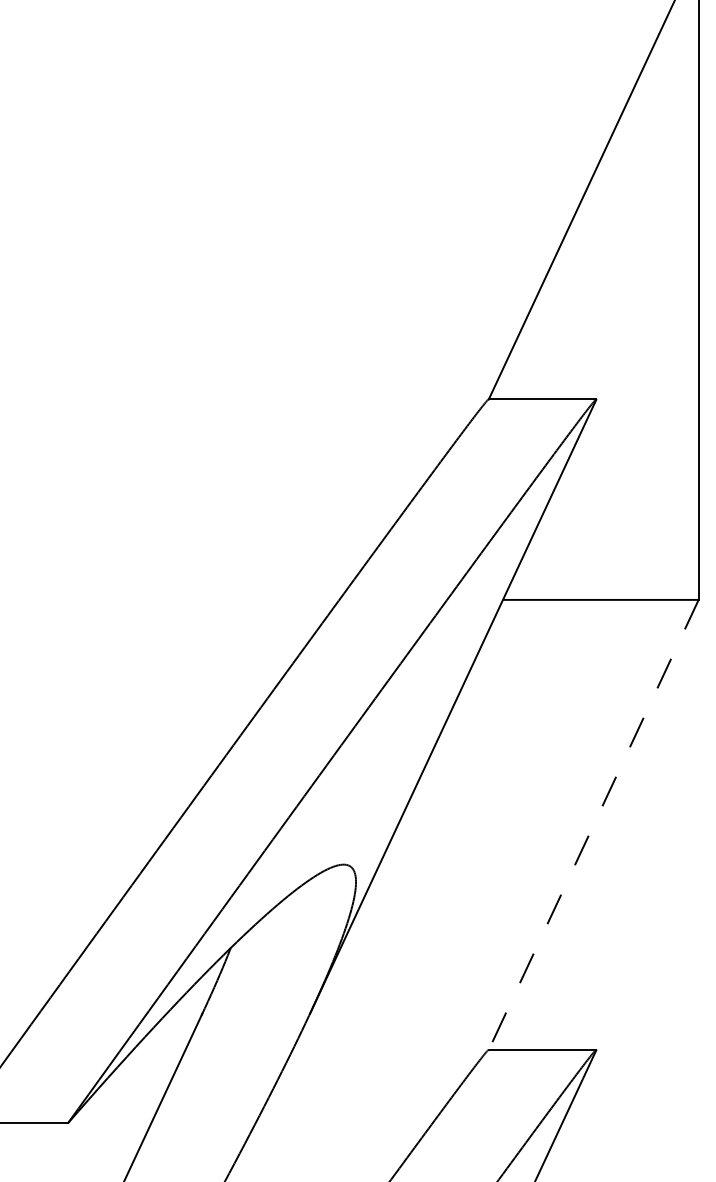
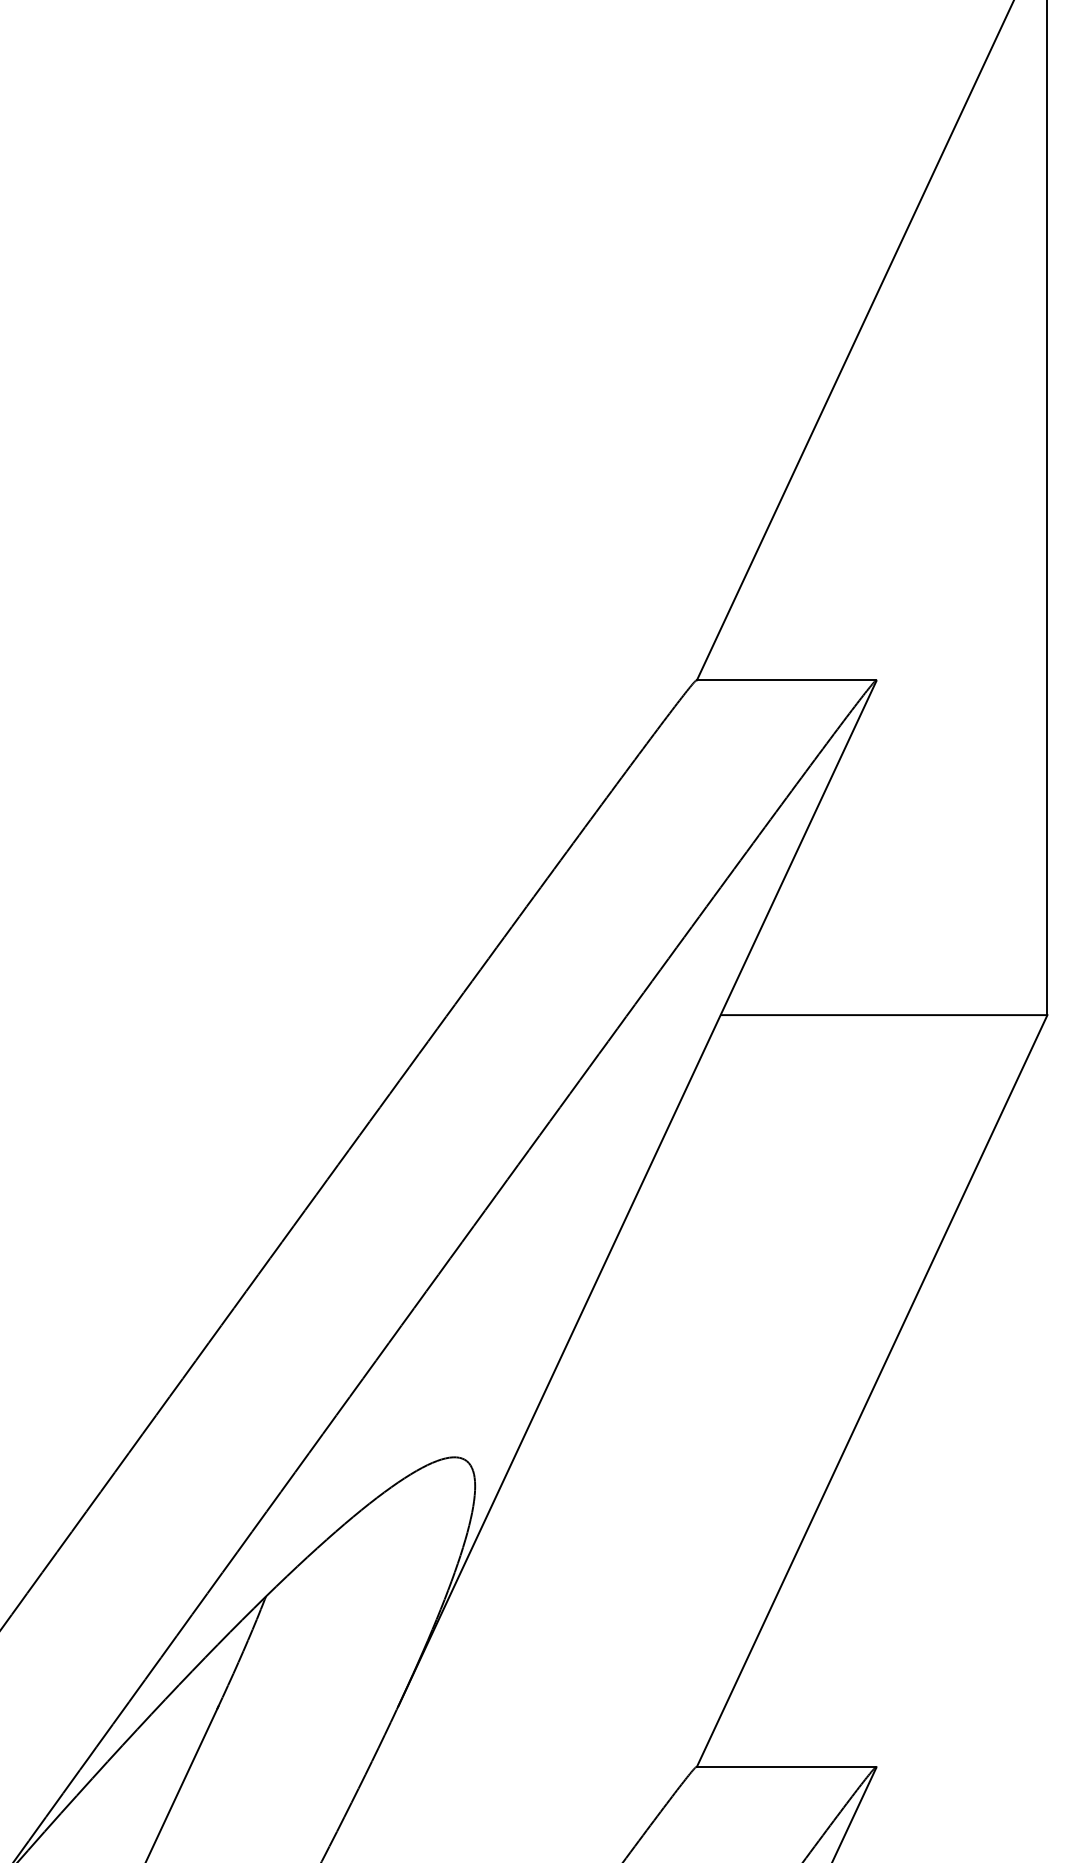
line: (593, 825) -> (871, 1391), dashed -> solid

